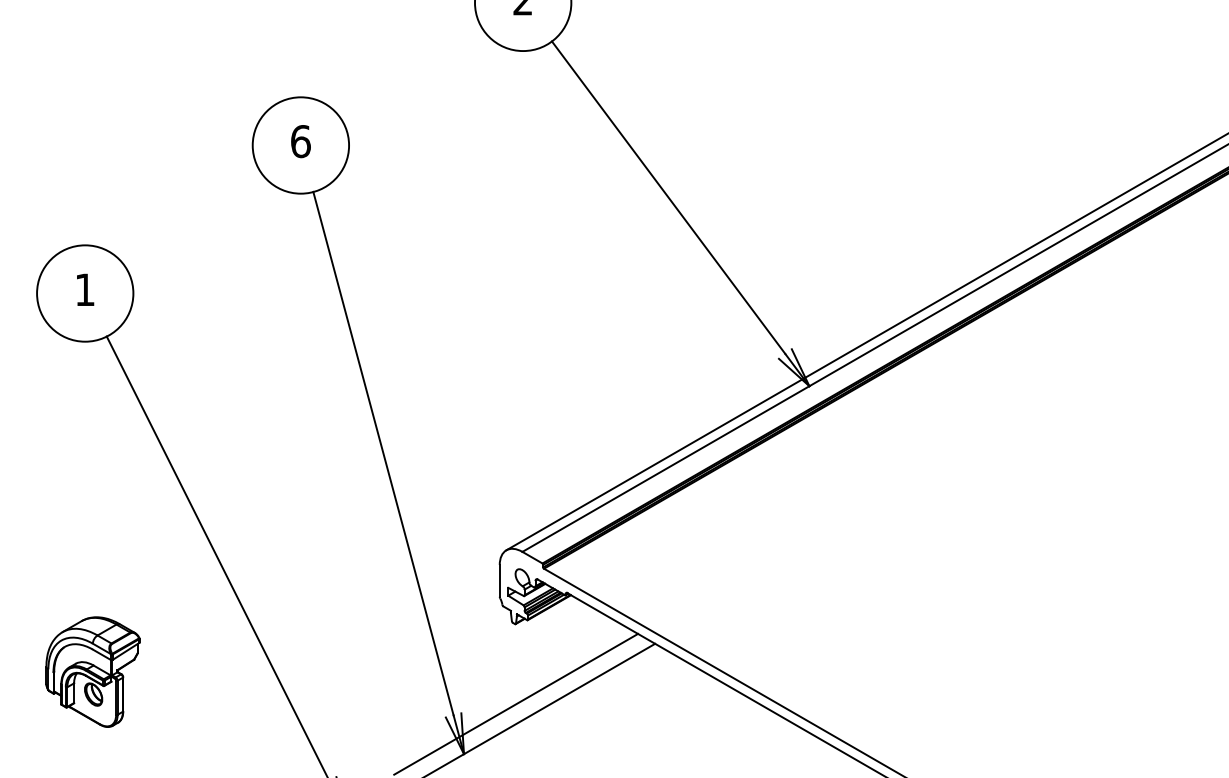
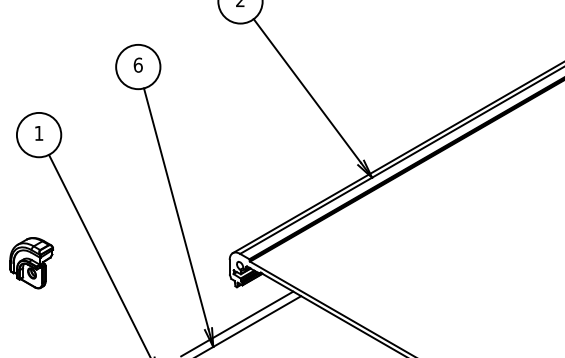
part: (92, 672) -> (31, 263), moved

